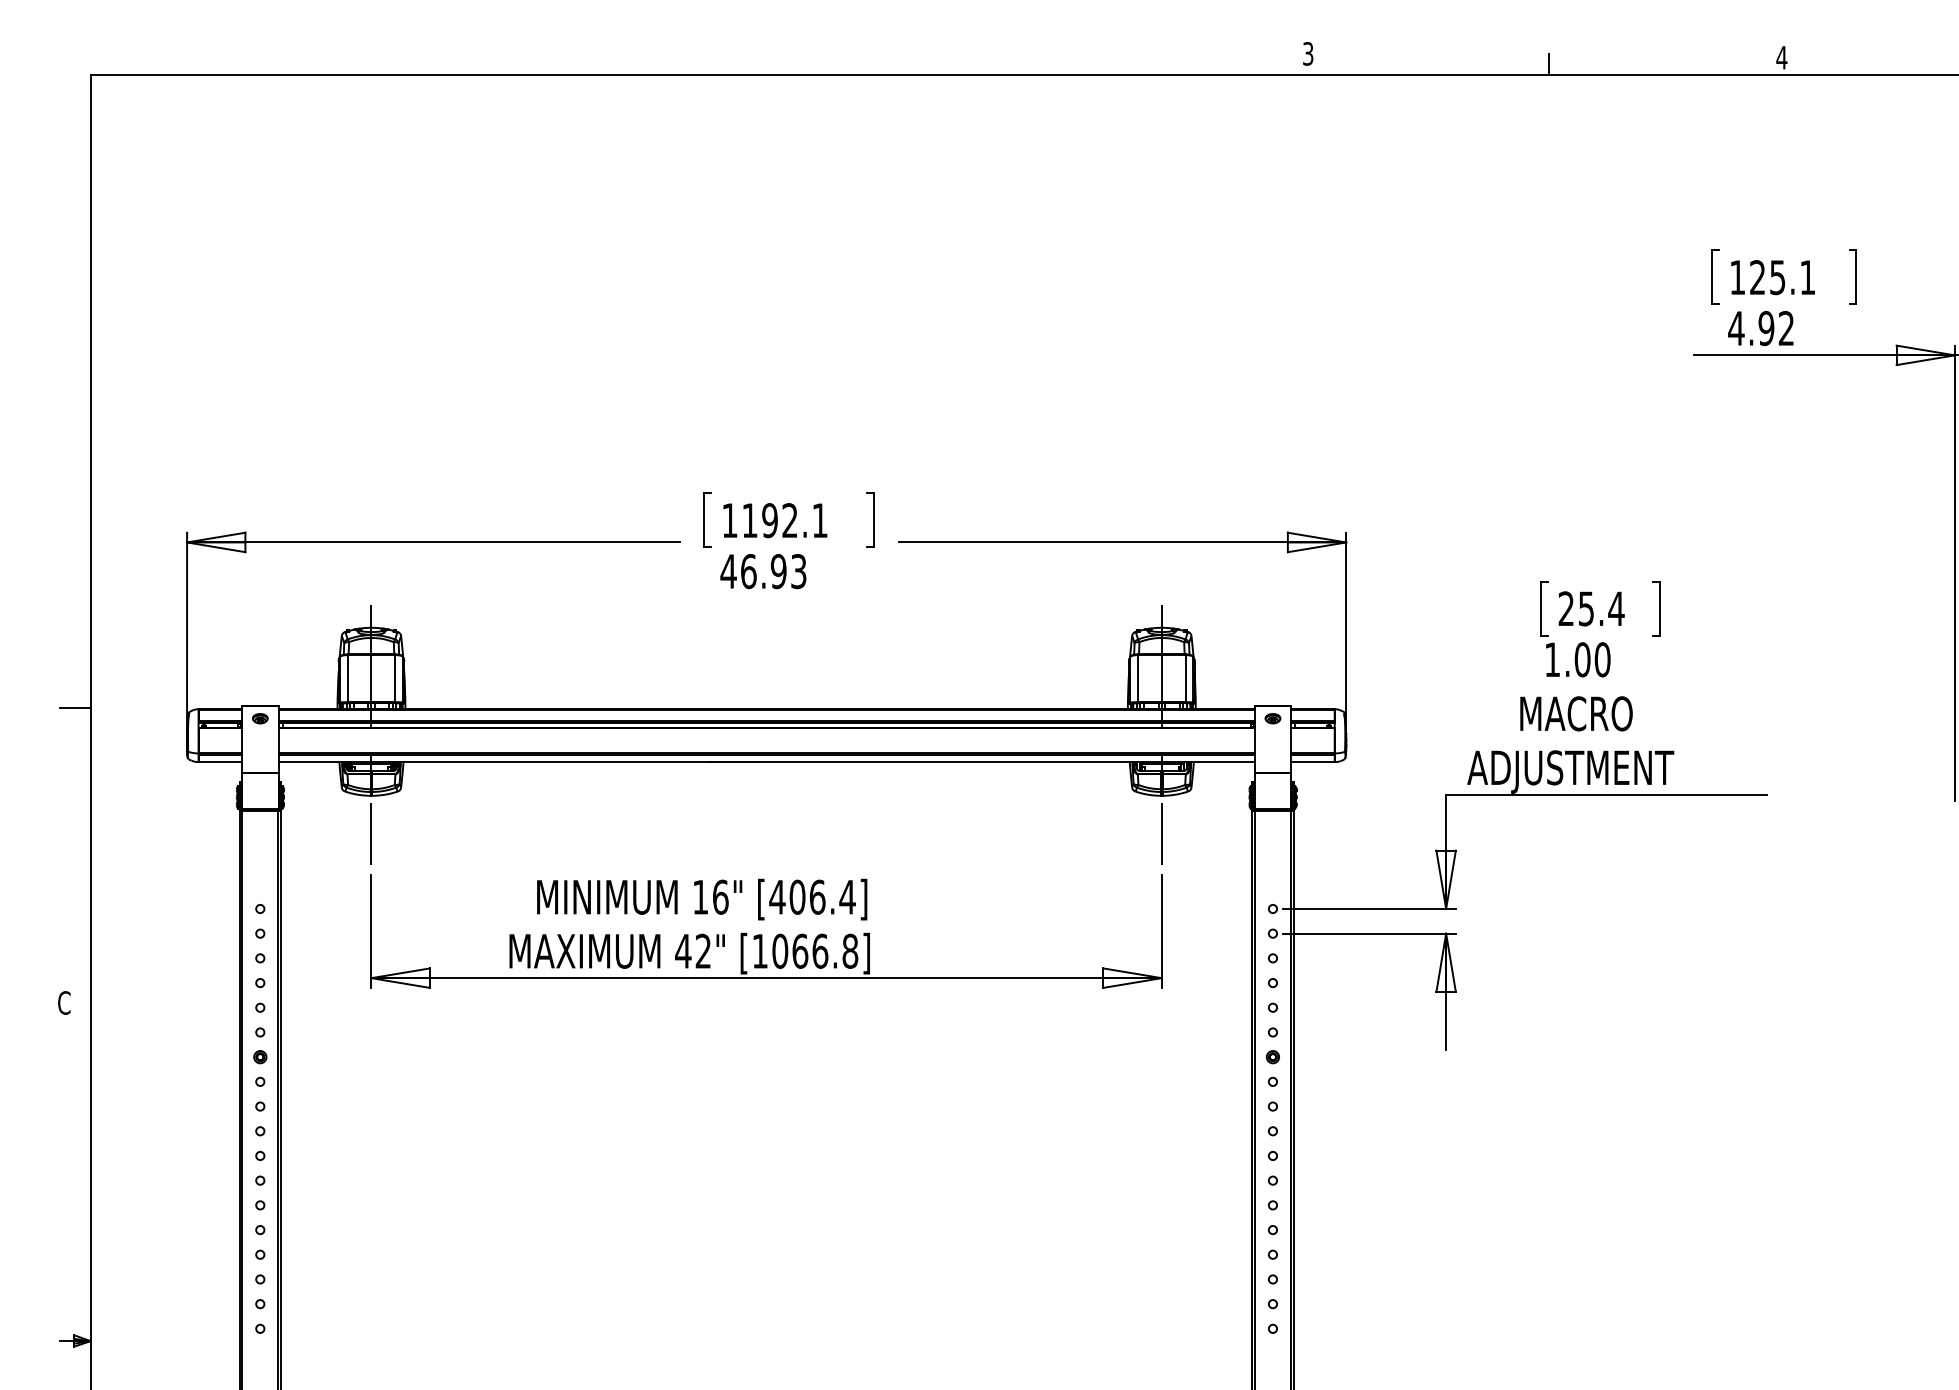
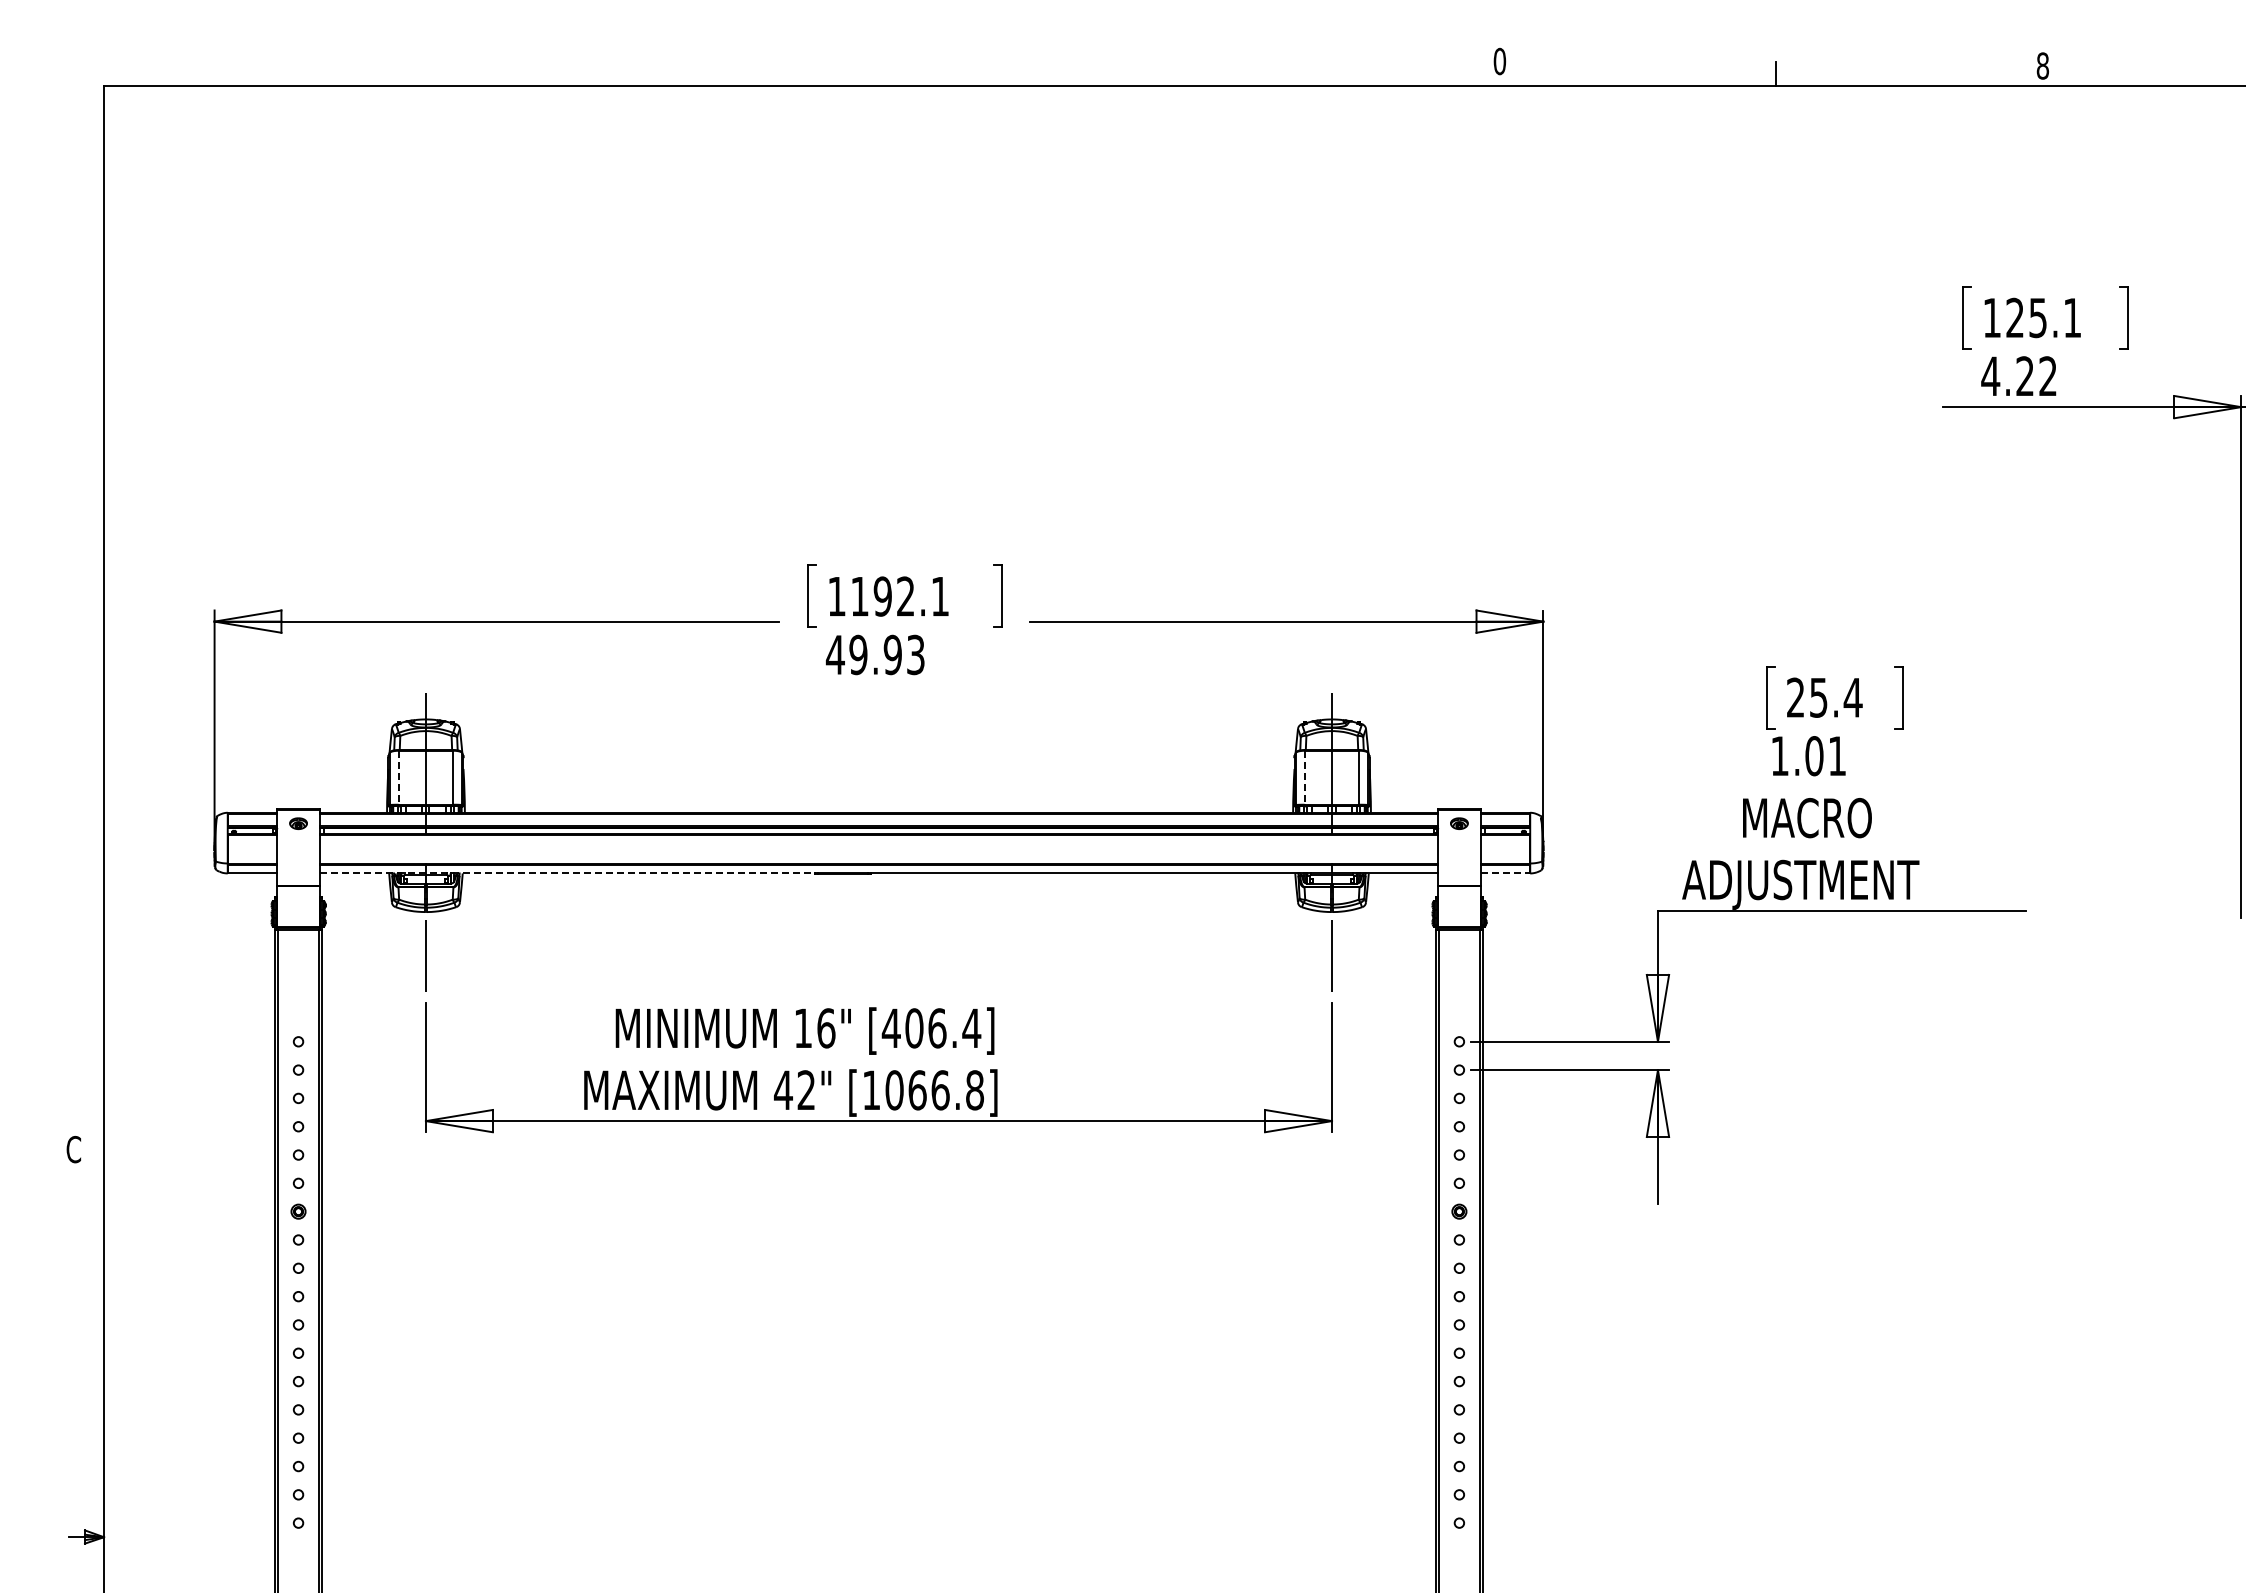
text: (1307, 53) -> (1499, 61), 3 -> 0
text: (1781, 57) -> (2042, 65), 4 -> 8
text: (1766, 328) -> (2025, 376), 4.92 -> 4.22
text: (748, 571) -> (858, 654), 46.93 -> 49.93
text: (1602, 660) -> (1837, 756), 1.00 -> 1.01
line: (347, 678) -> (398, 777), solid -> dashed
line: (1137, 678) -> (1304, 777), solid -> dashed
line: (75, 708) -> (86, 811), removed
line: (494, 762) -> (567, 873), solid -> dashed
line: (1313, 762) -> (1505, 873), solid -> dashed

